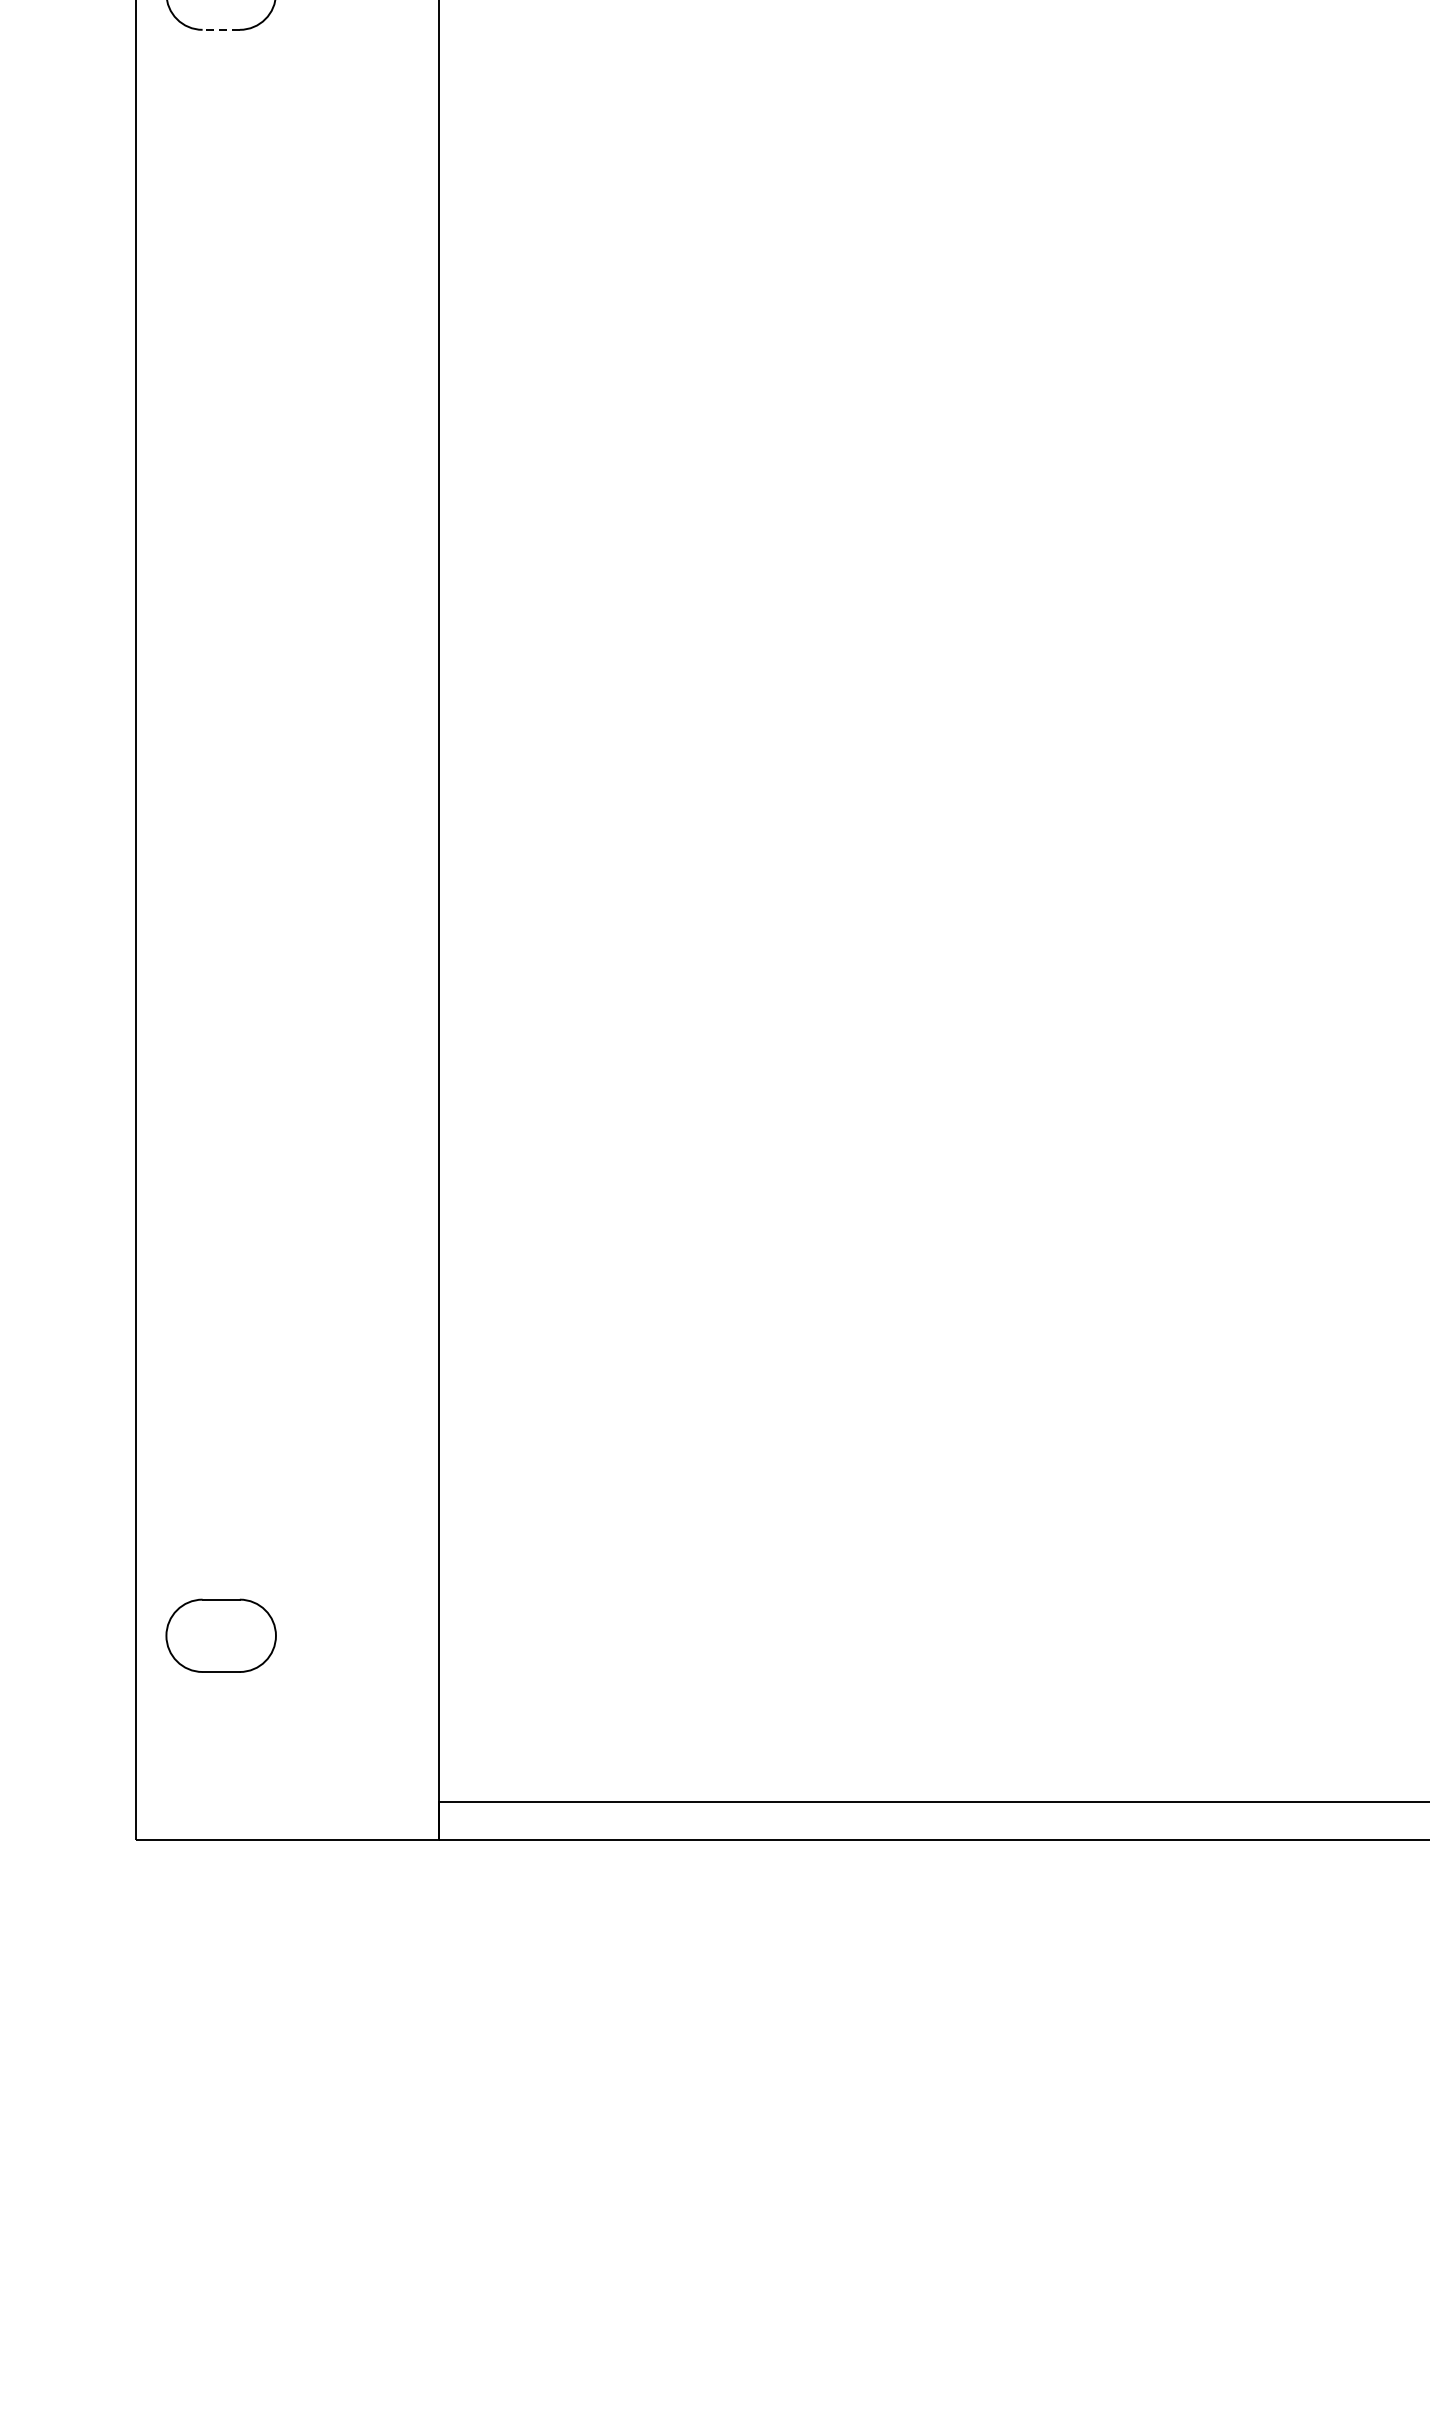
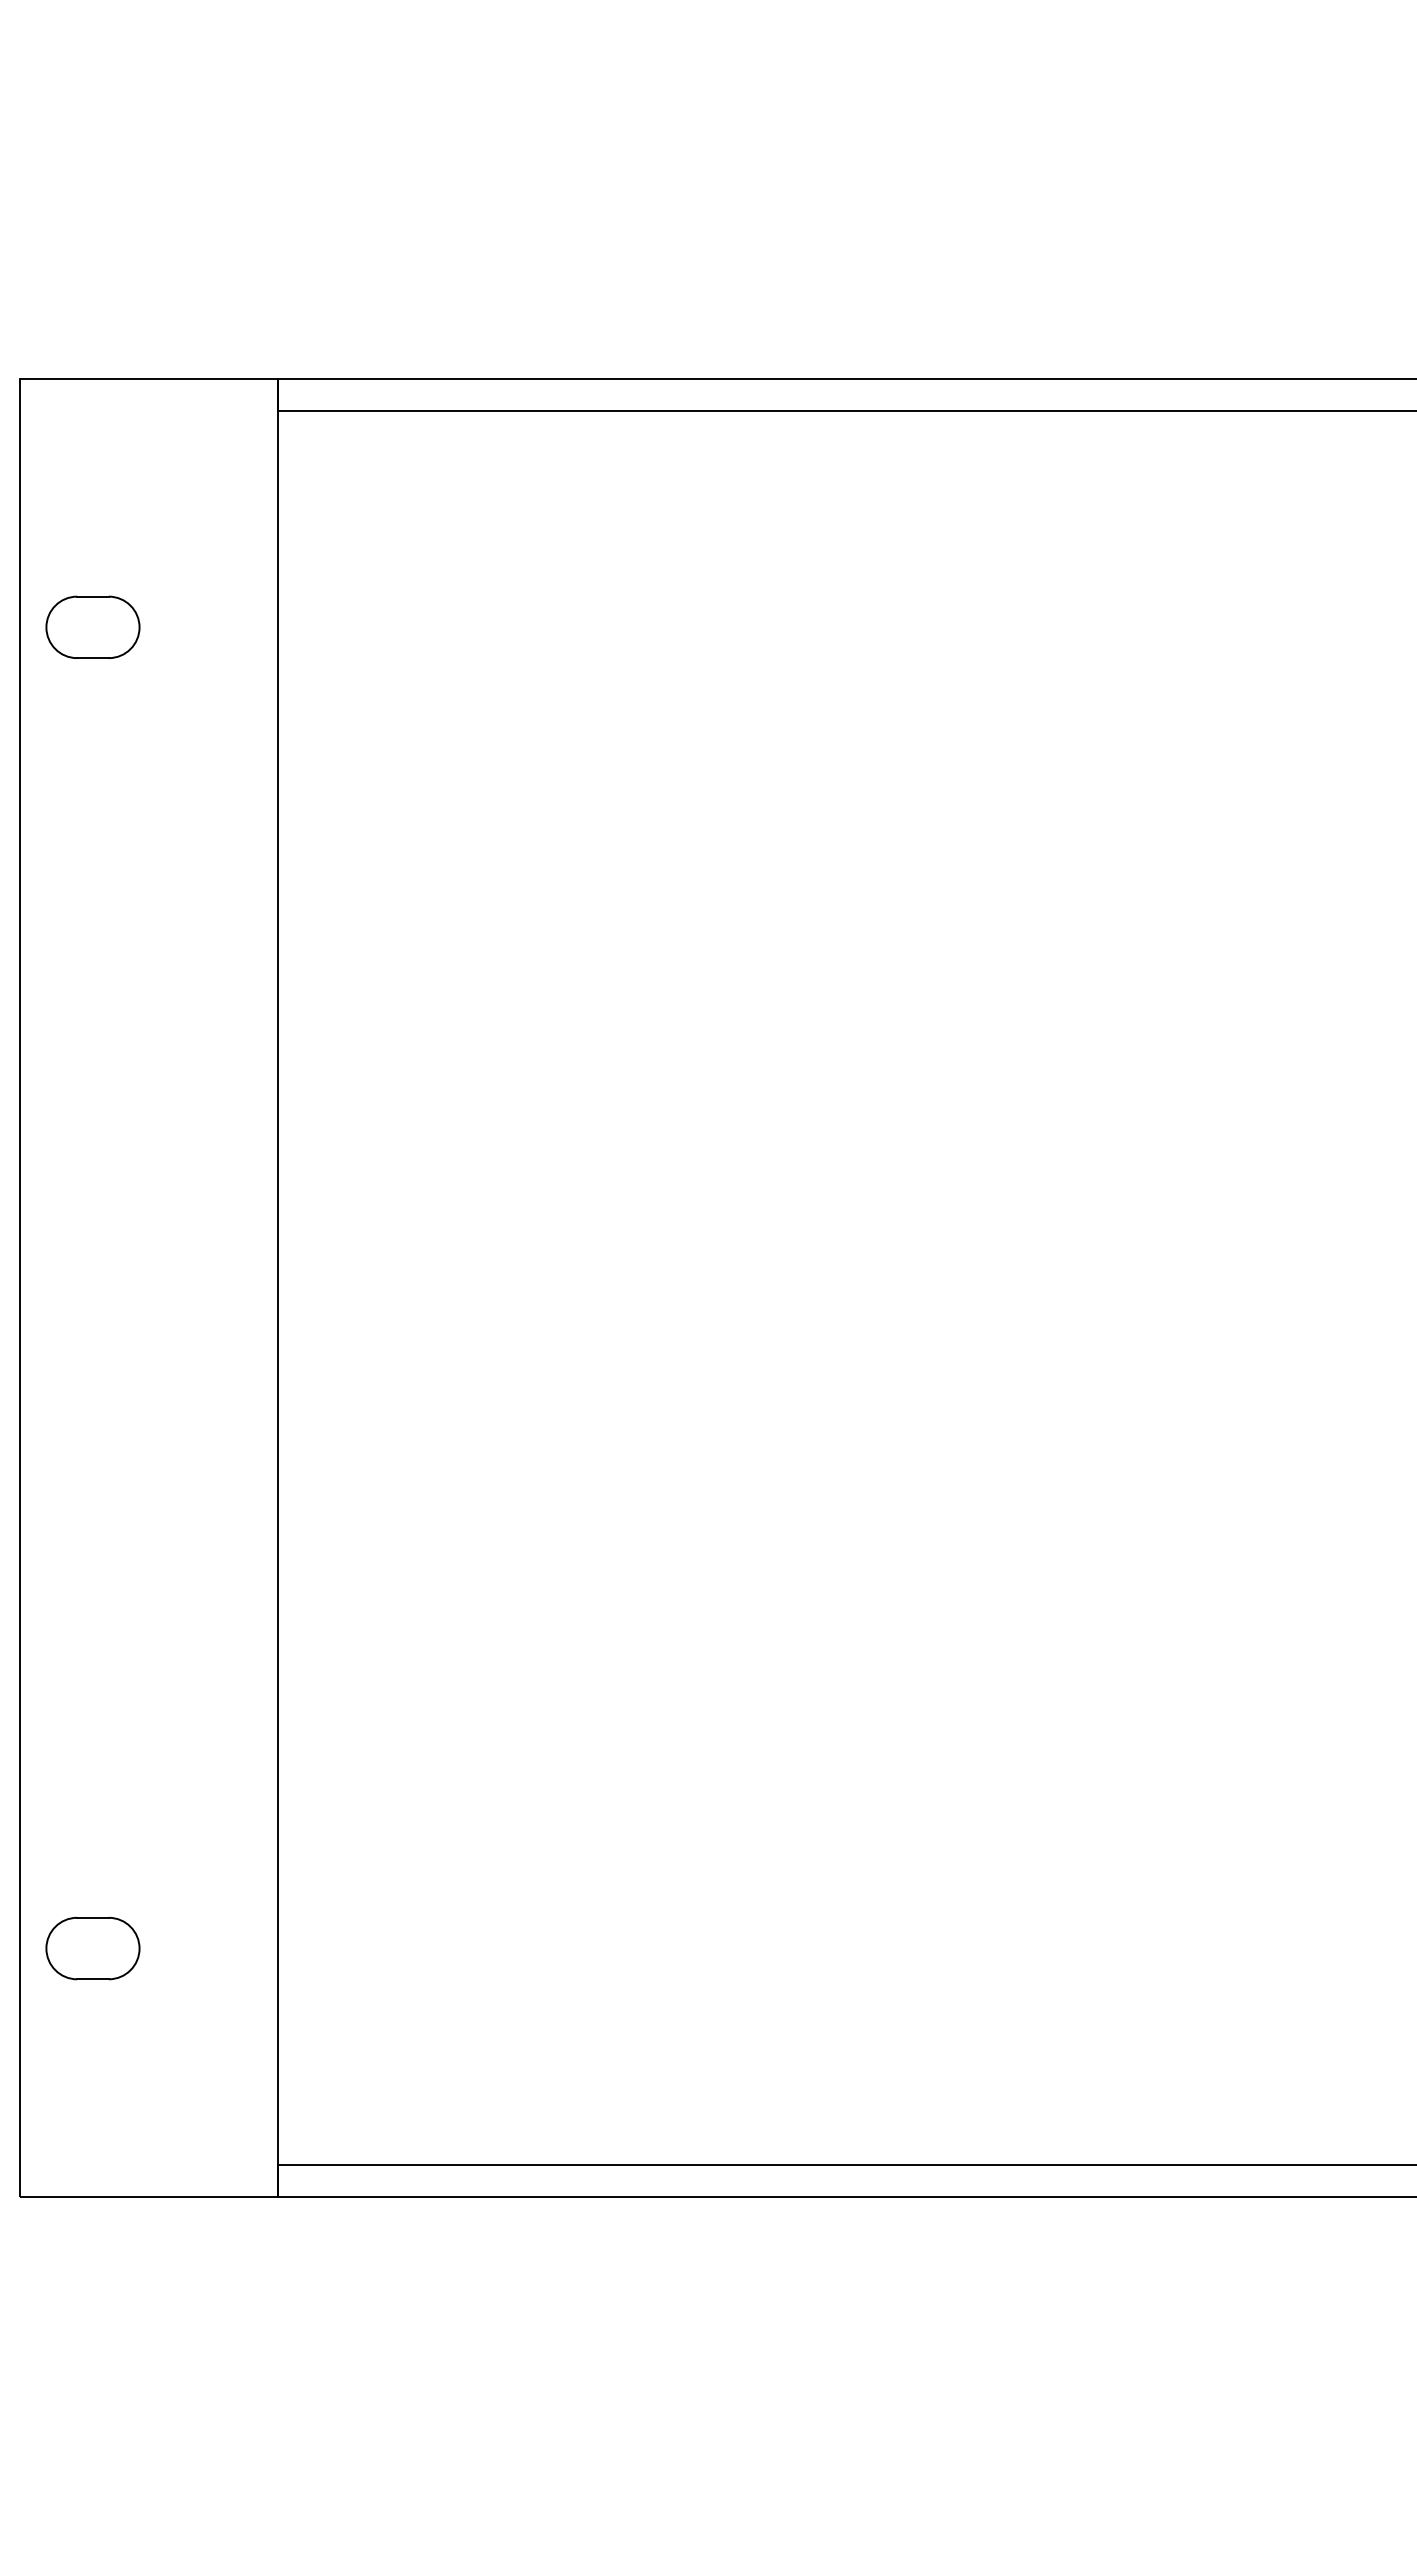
line: (220, 30) -> (92, 658), dashed -> solid
part: (220, 1635) -> (92, 1948), moved

